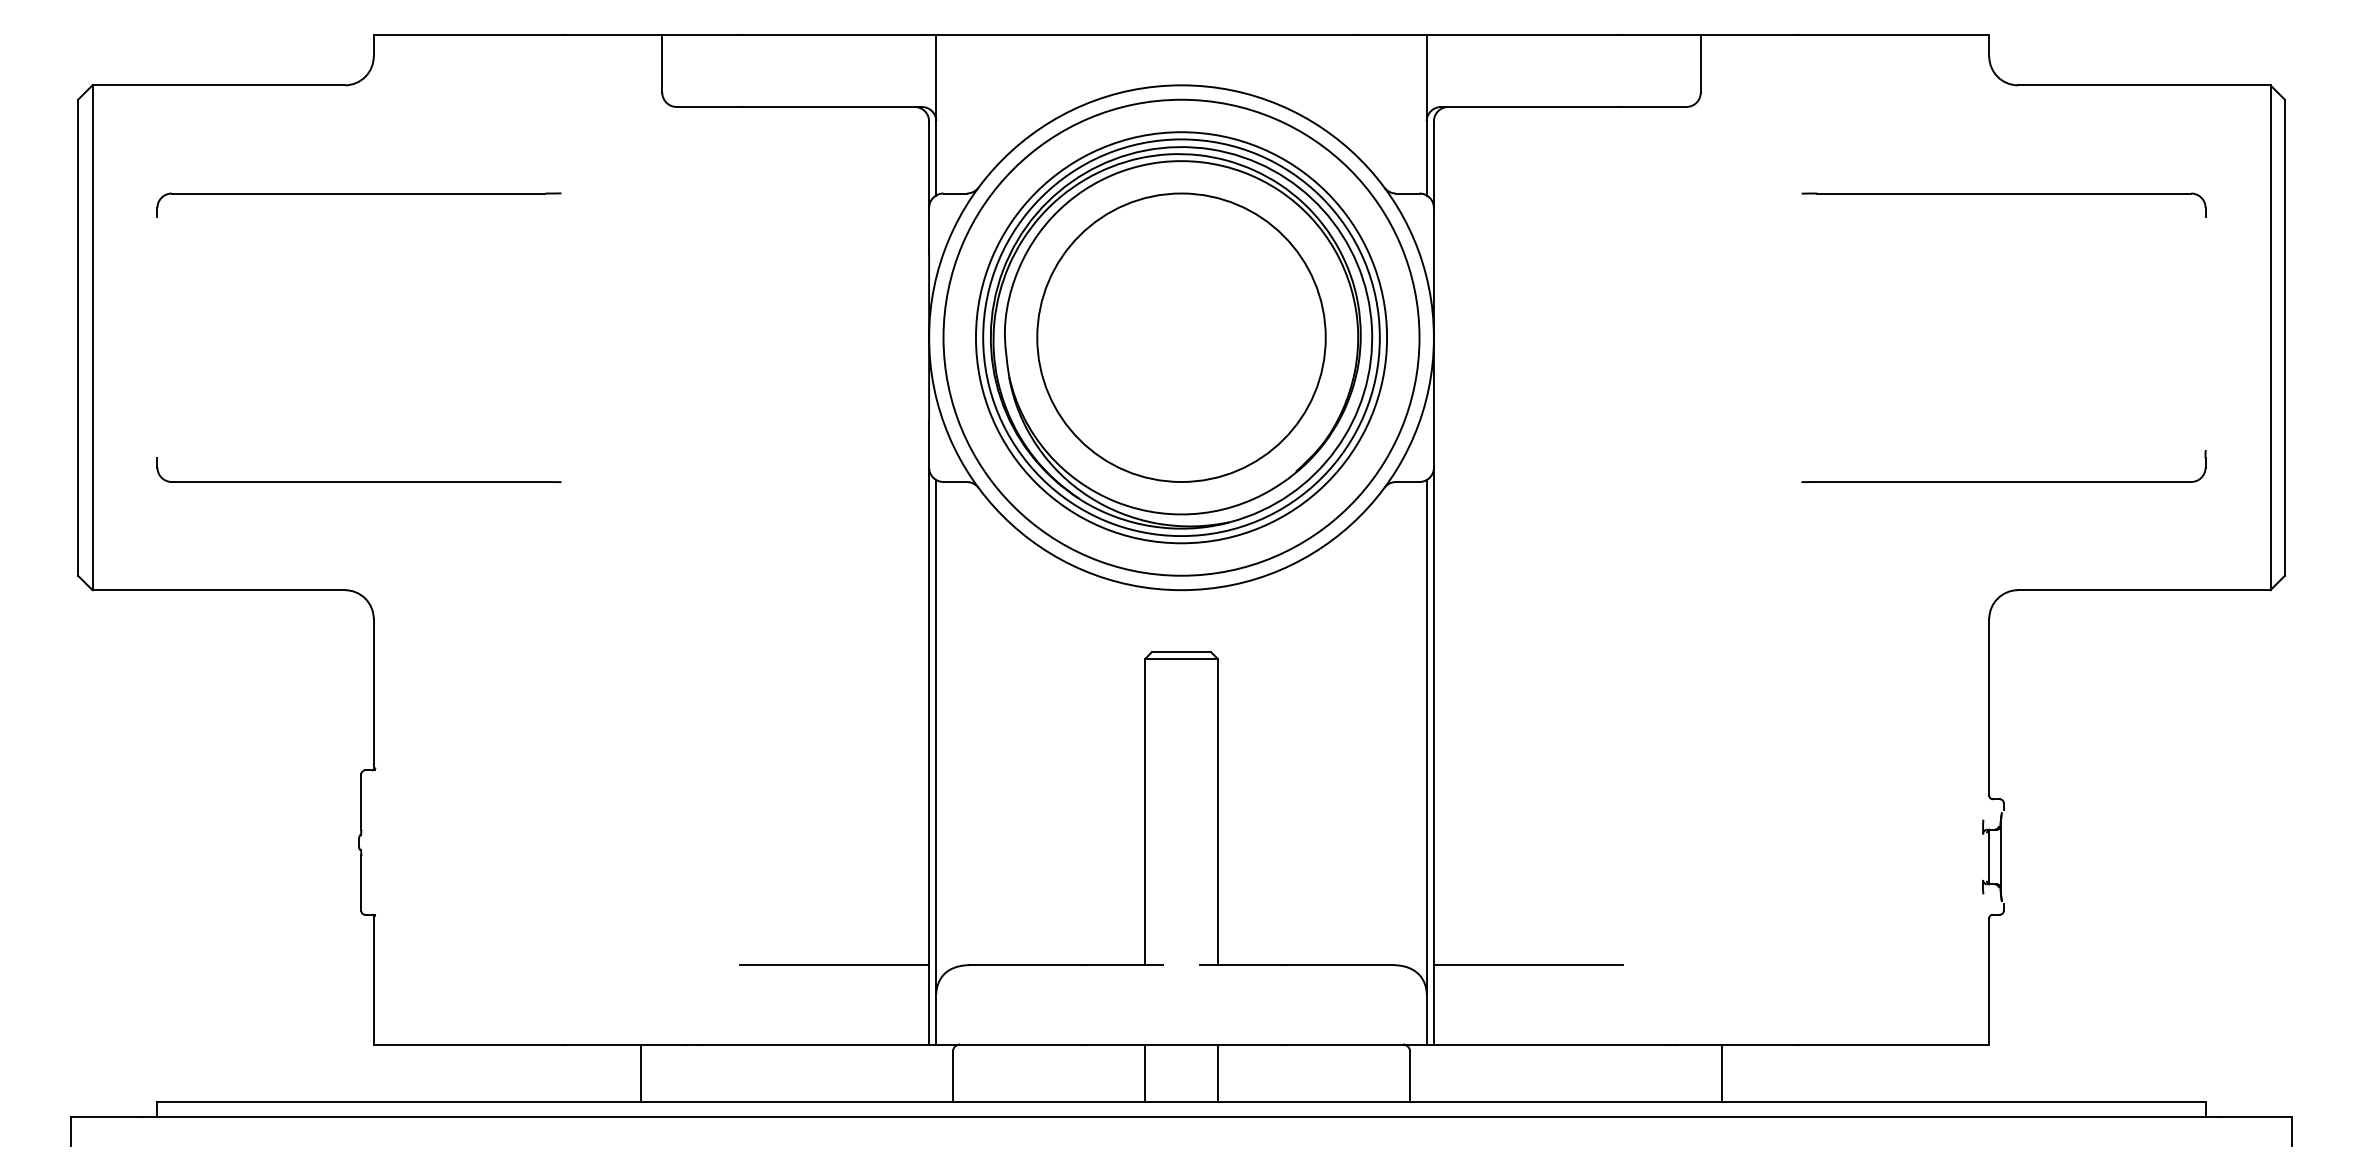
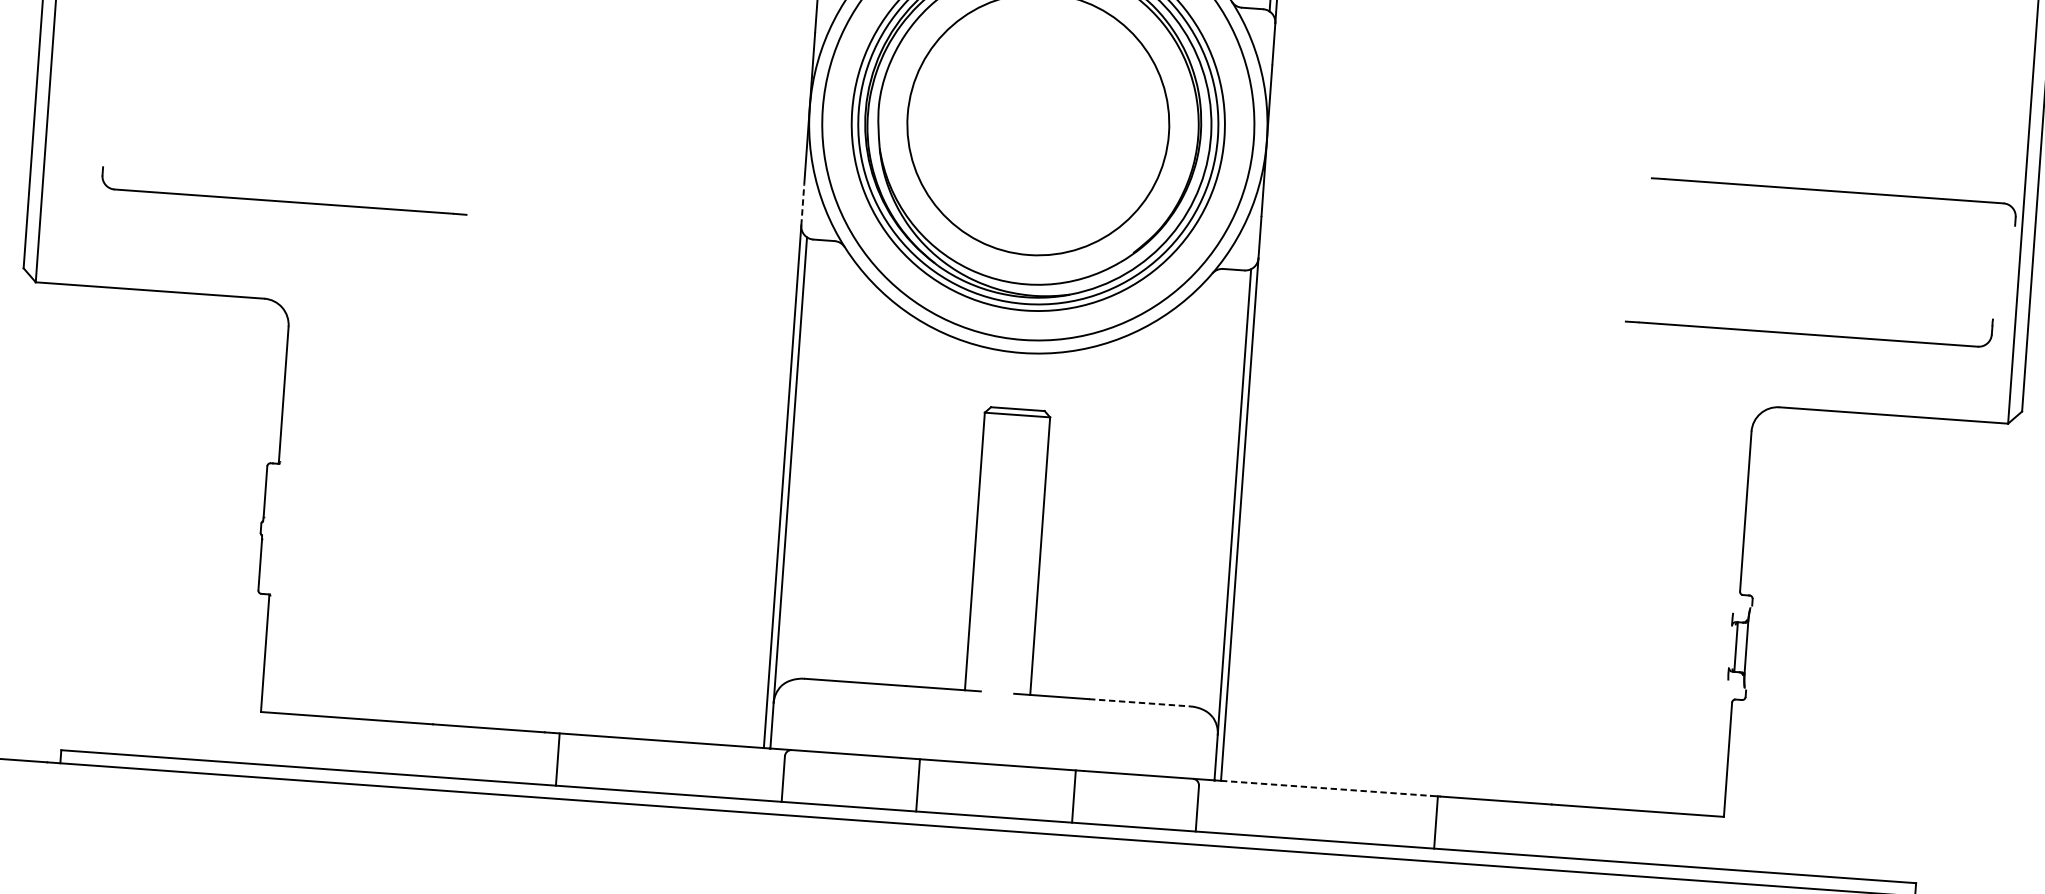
part: (2003, 194) -> (1833, 192), moved
line: (929, 444) -> (803, 204), solid -> dashed
part: (2003, 481) -> (1807, 334), moved
line: (834, 965) -> (683, 670), removed
line: (1338, 965) -> (1139, 703), solid -> dashed
line: (1527, 965) -> (1310, 715), removed
line: (1549, 1044) -> (1325, 788), solid -> dashed
line: (640, 1073) -> (557, 759), moved
line: (1145, 1073) -> (918, 785), moved
line: (1217, 1073) -> (1073, 796), moved
line: (1722, 1073) -> (1436, 822), moved

